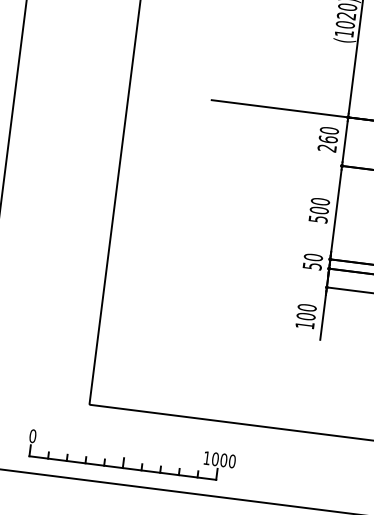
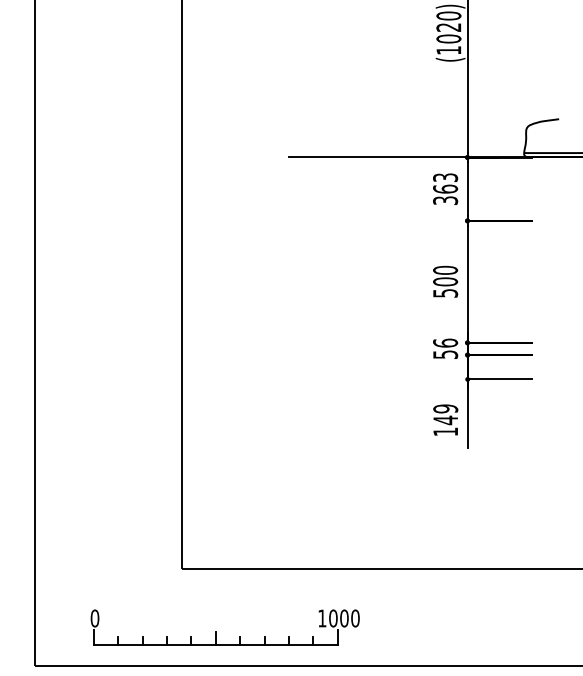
text: (328, 139) -> (445, 188), 260 -> 363
text: (313, 256) -> (445, 342), 50 -> 56
text: (306, 312) -> (445, 414), 100 -> 149
part: (124, 457) -> (216, 631), moved

